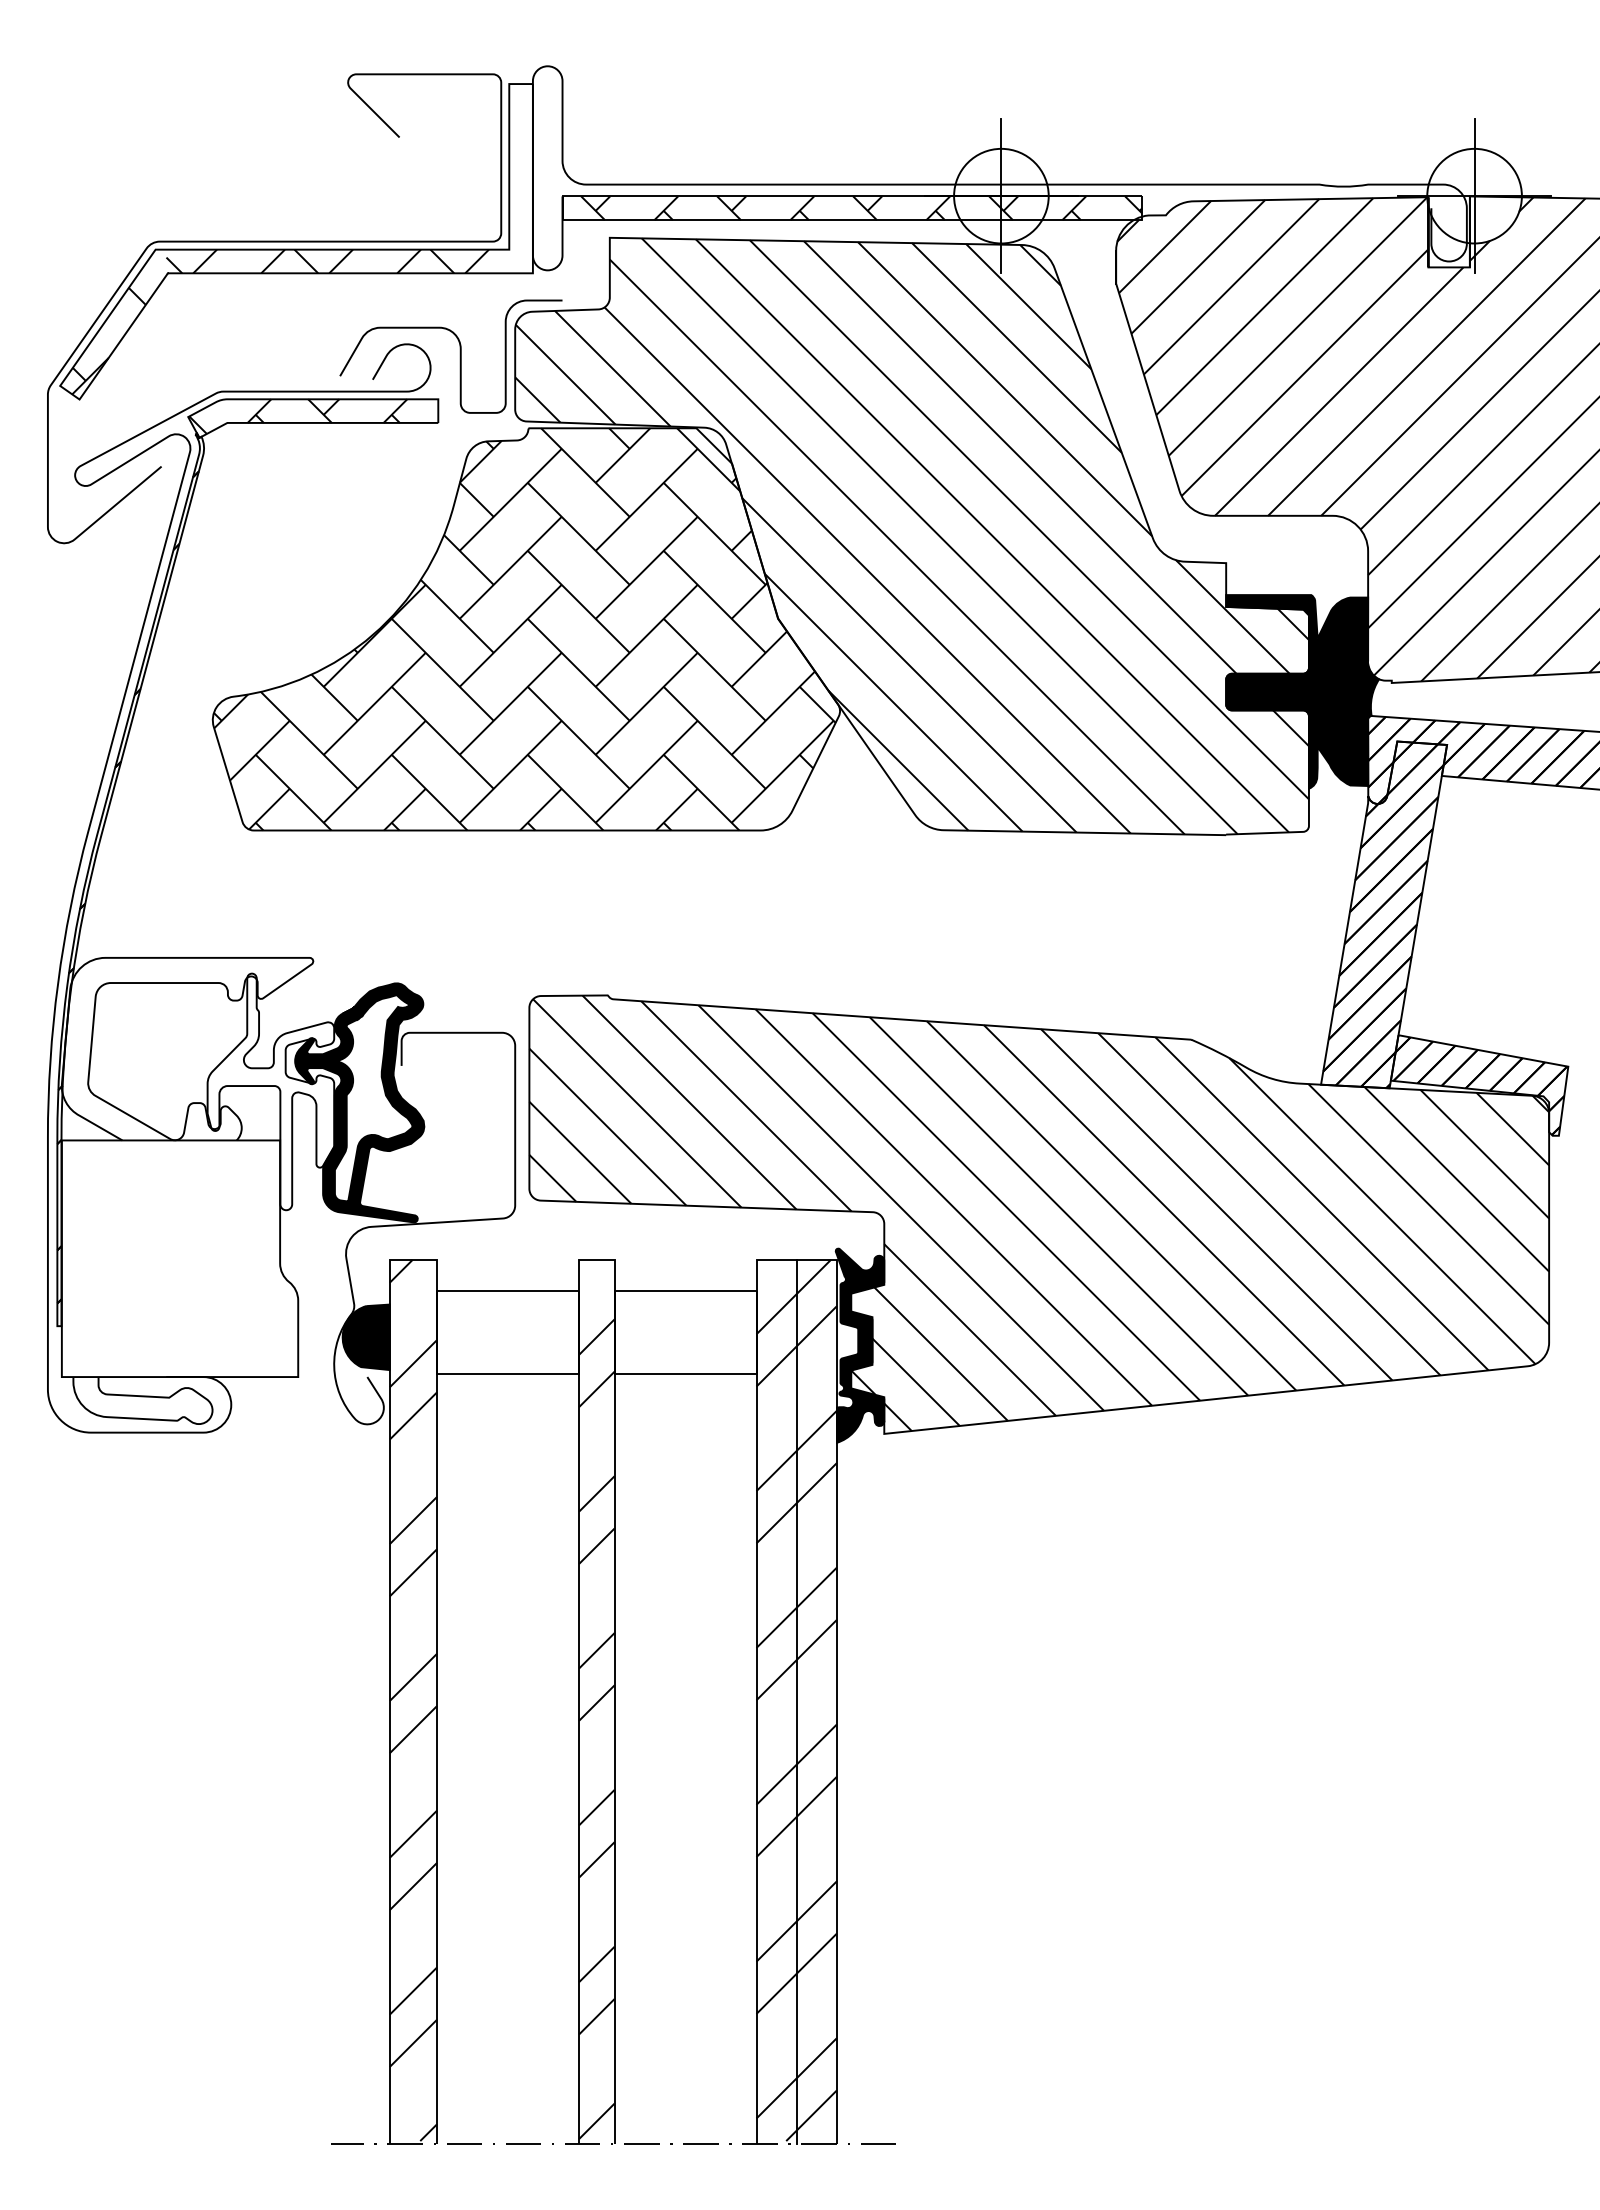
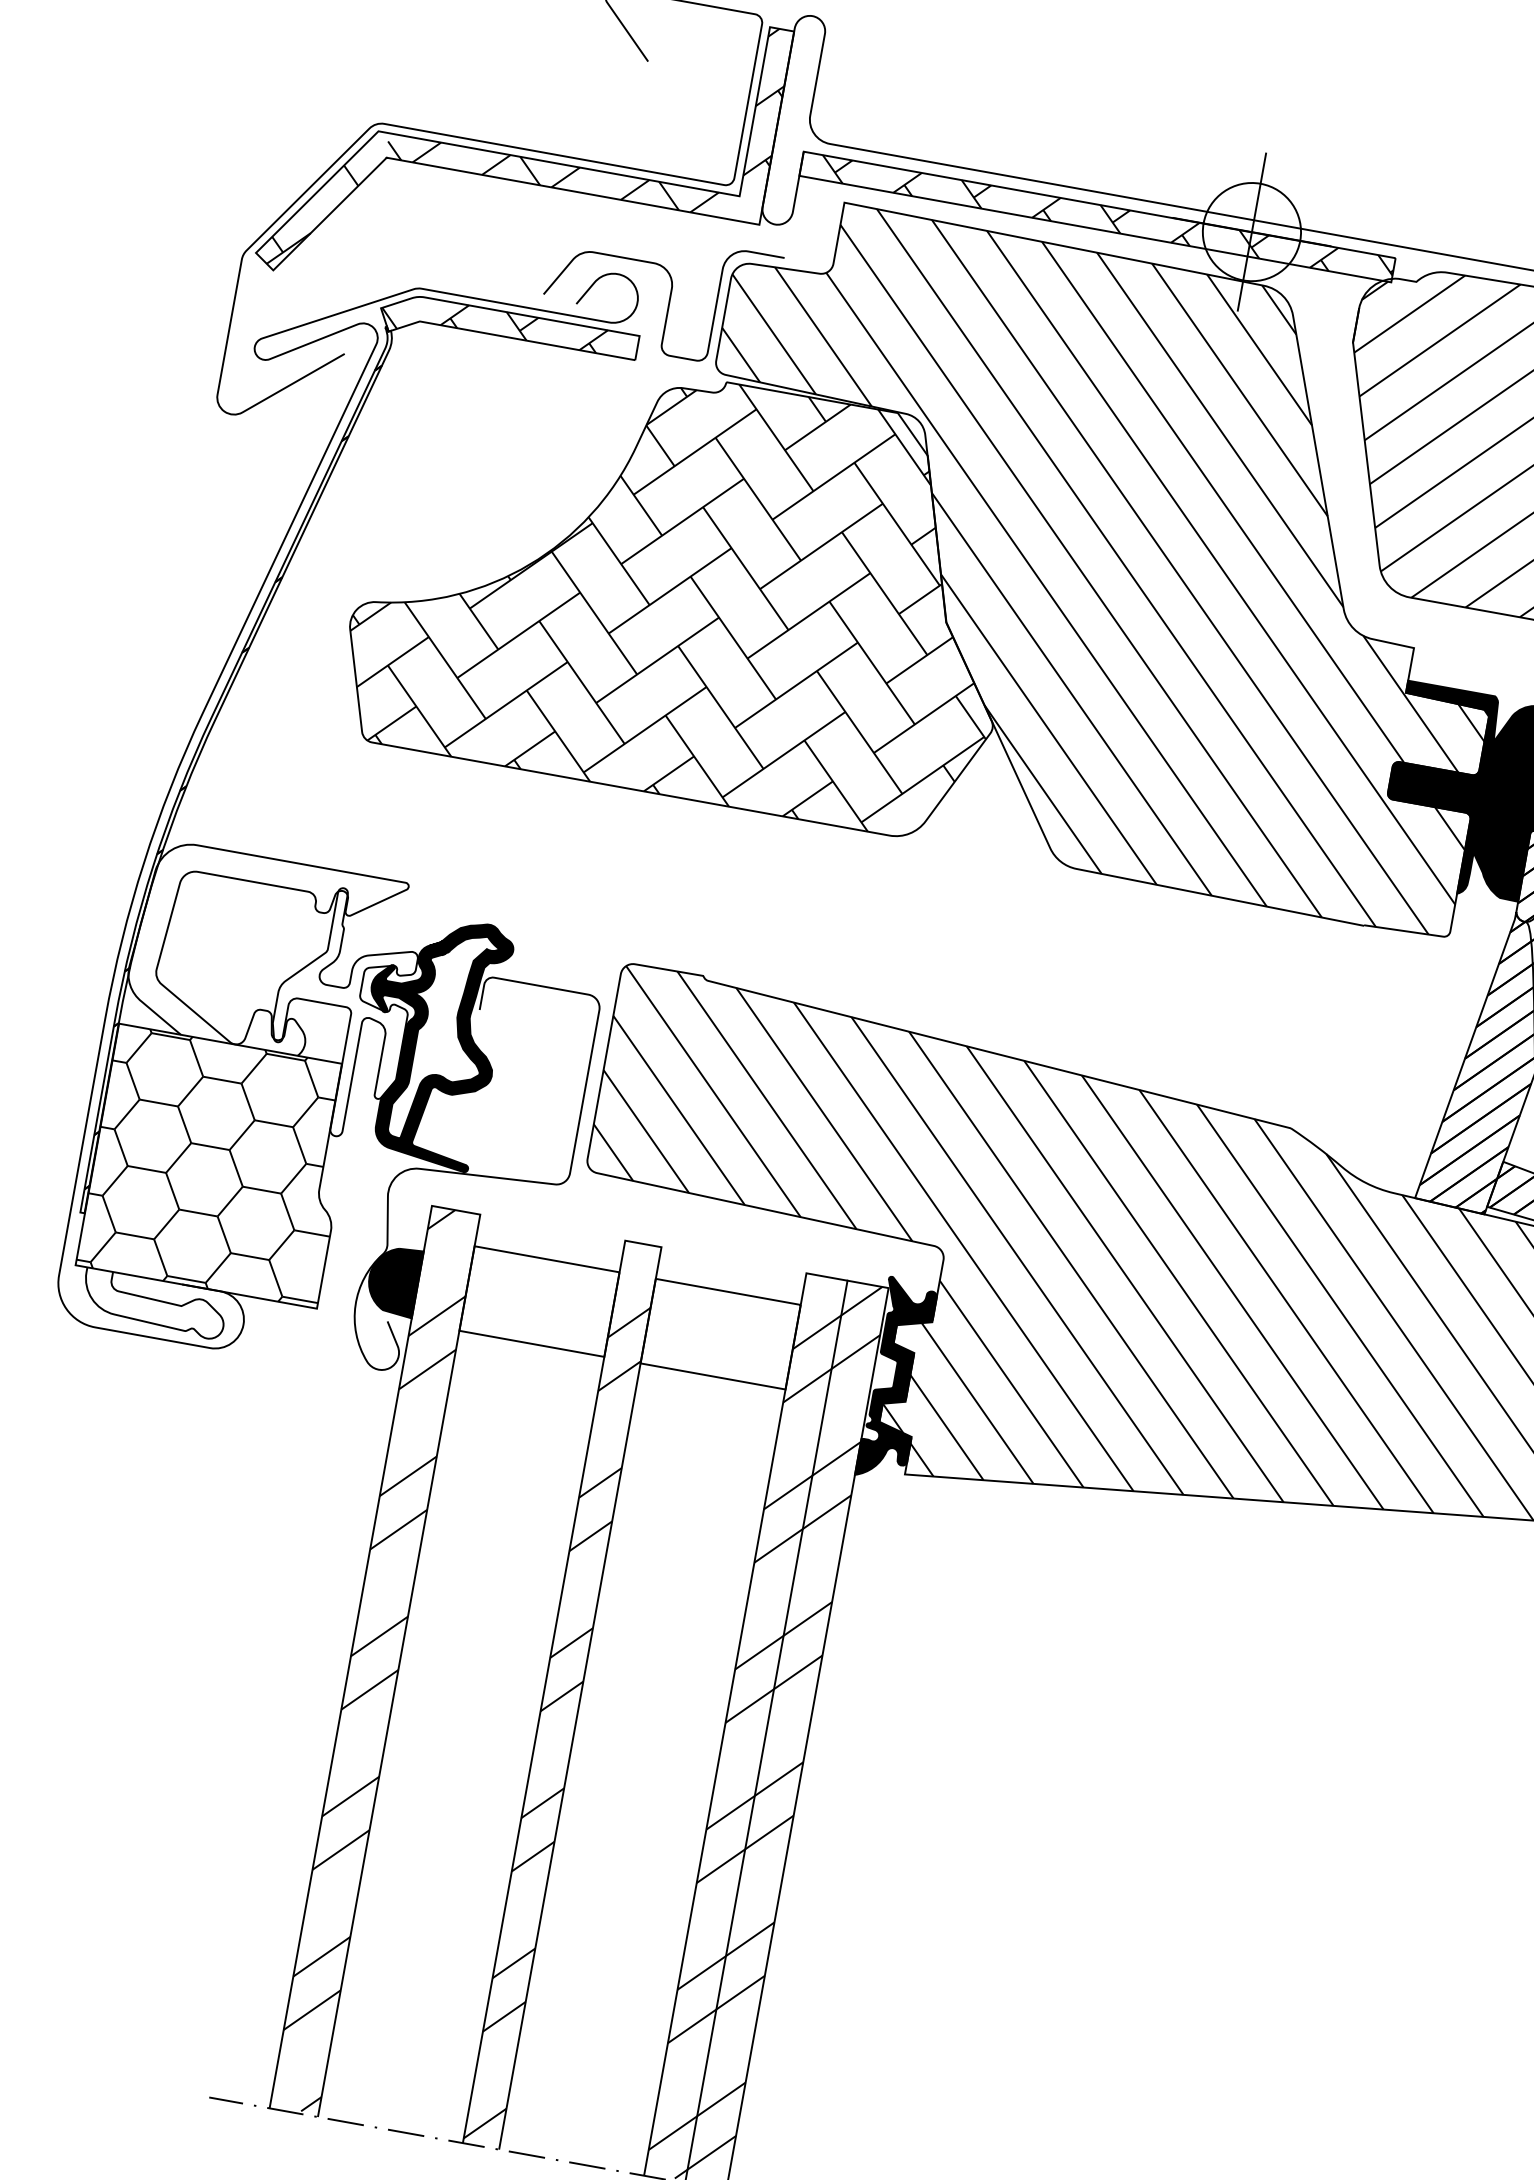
hatch: (520, 156) -> (768, 103), added
hatch: (179, 1258) -> (217, 1165), added

